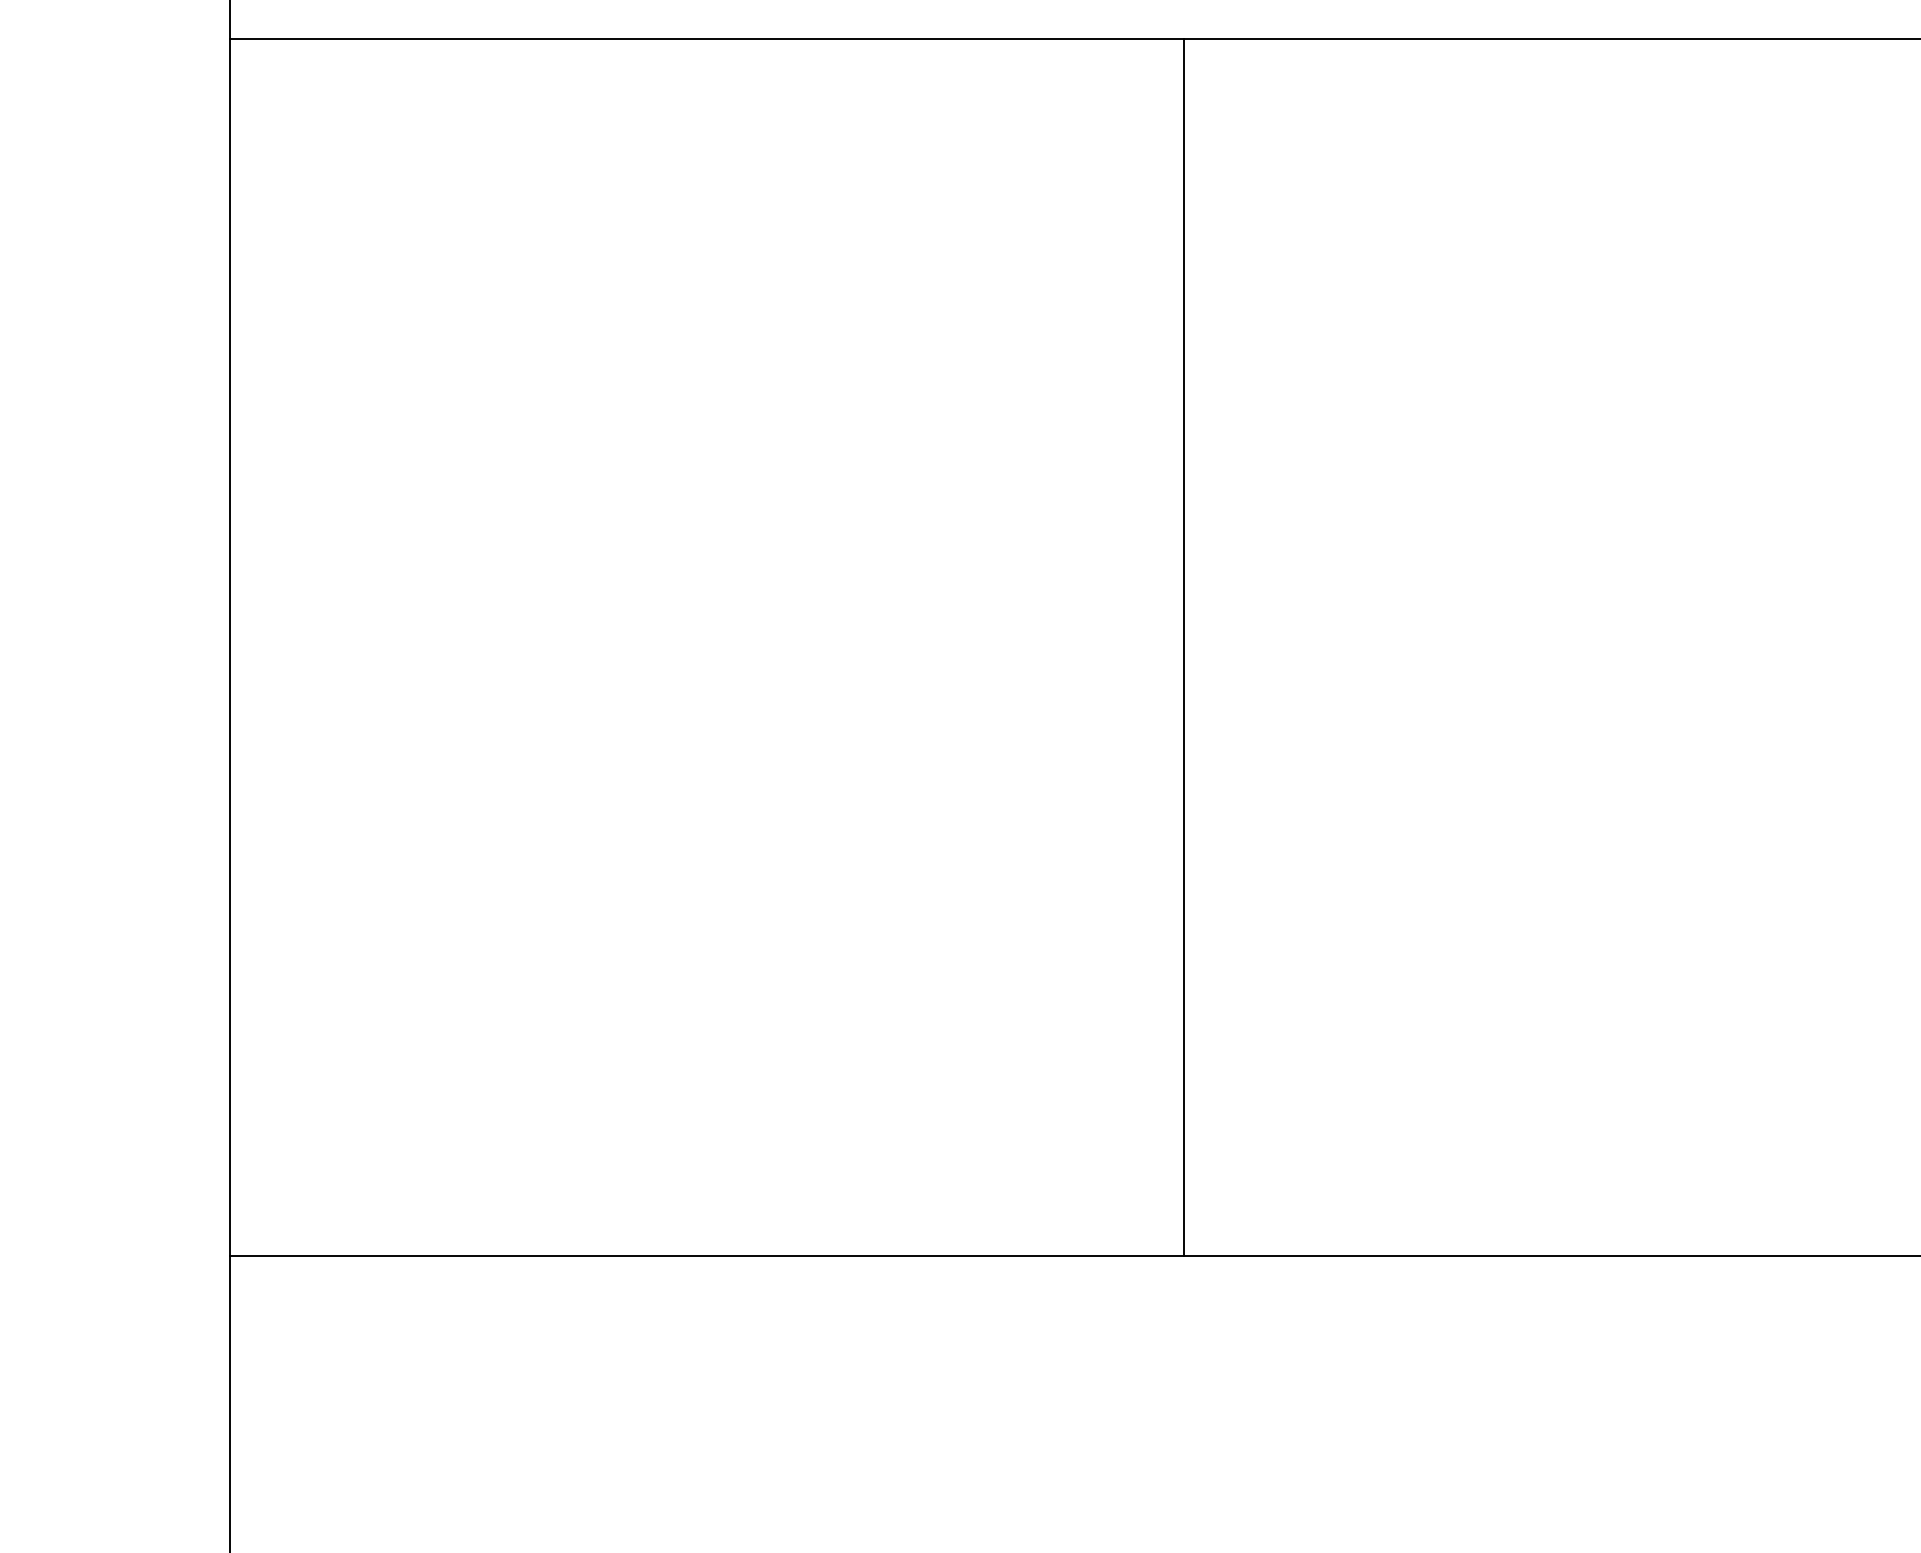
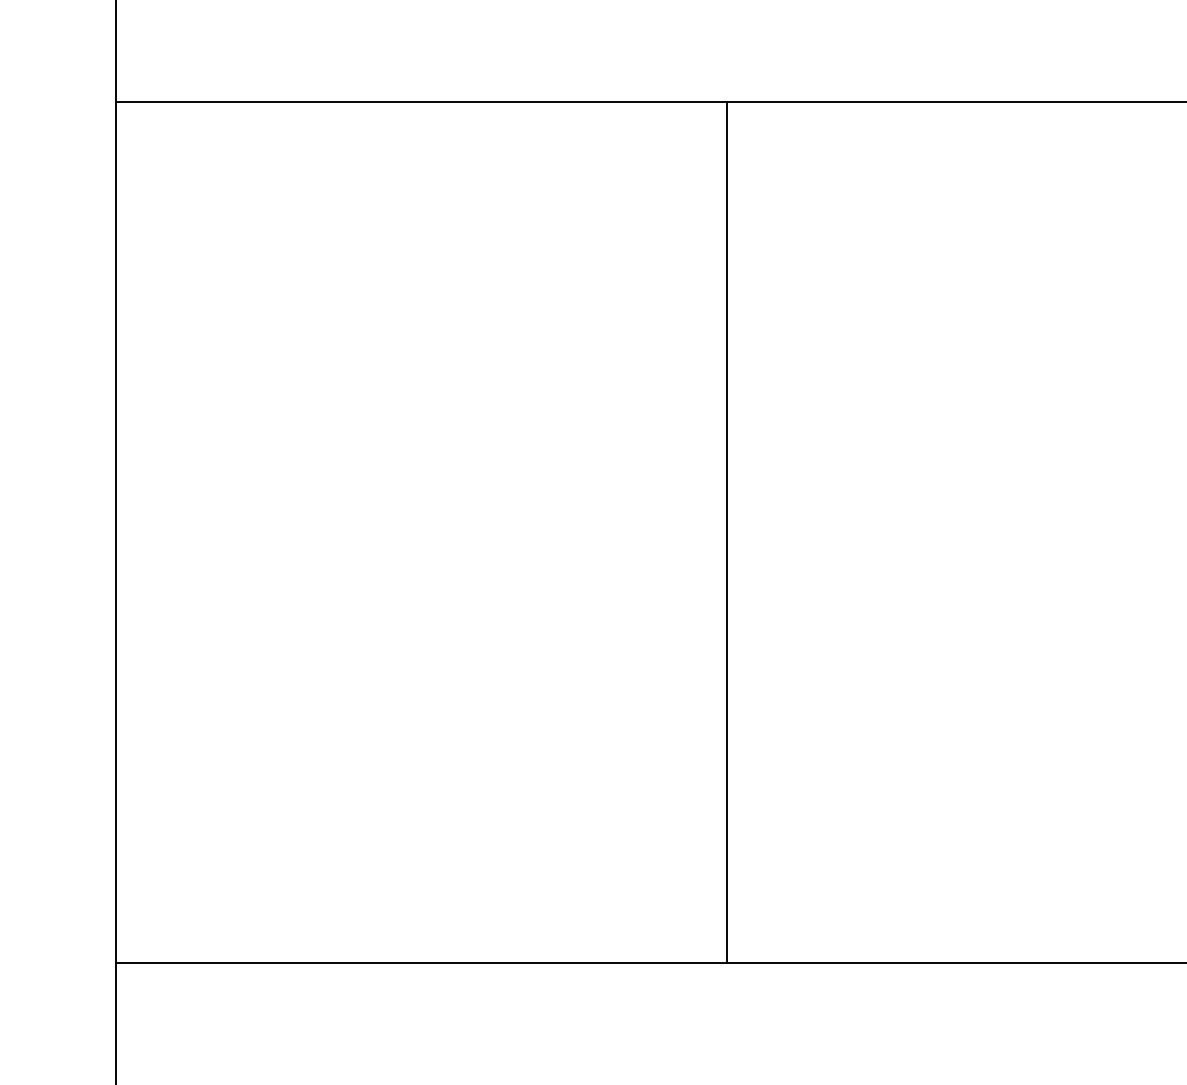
line: (1183, 647) -> (726, 532), moved

